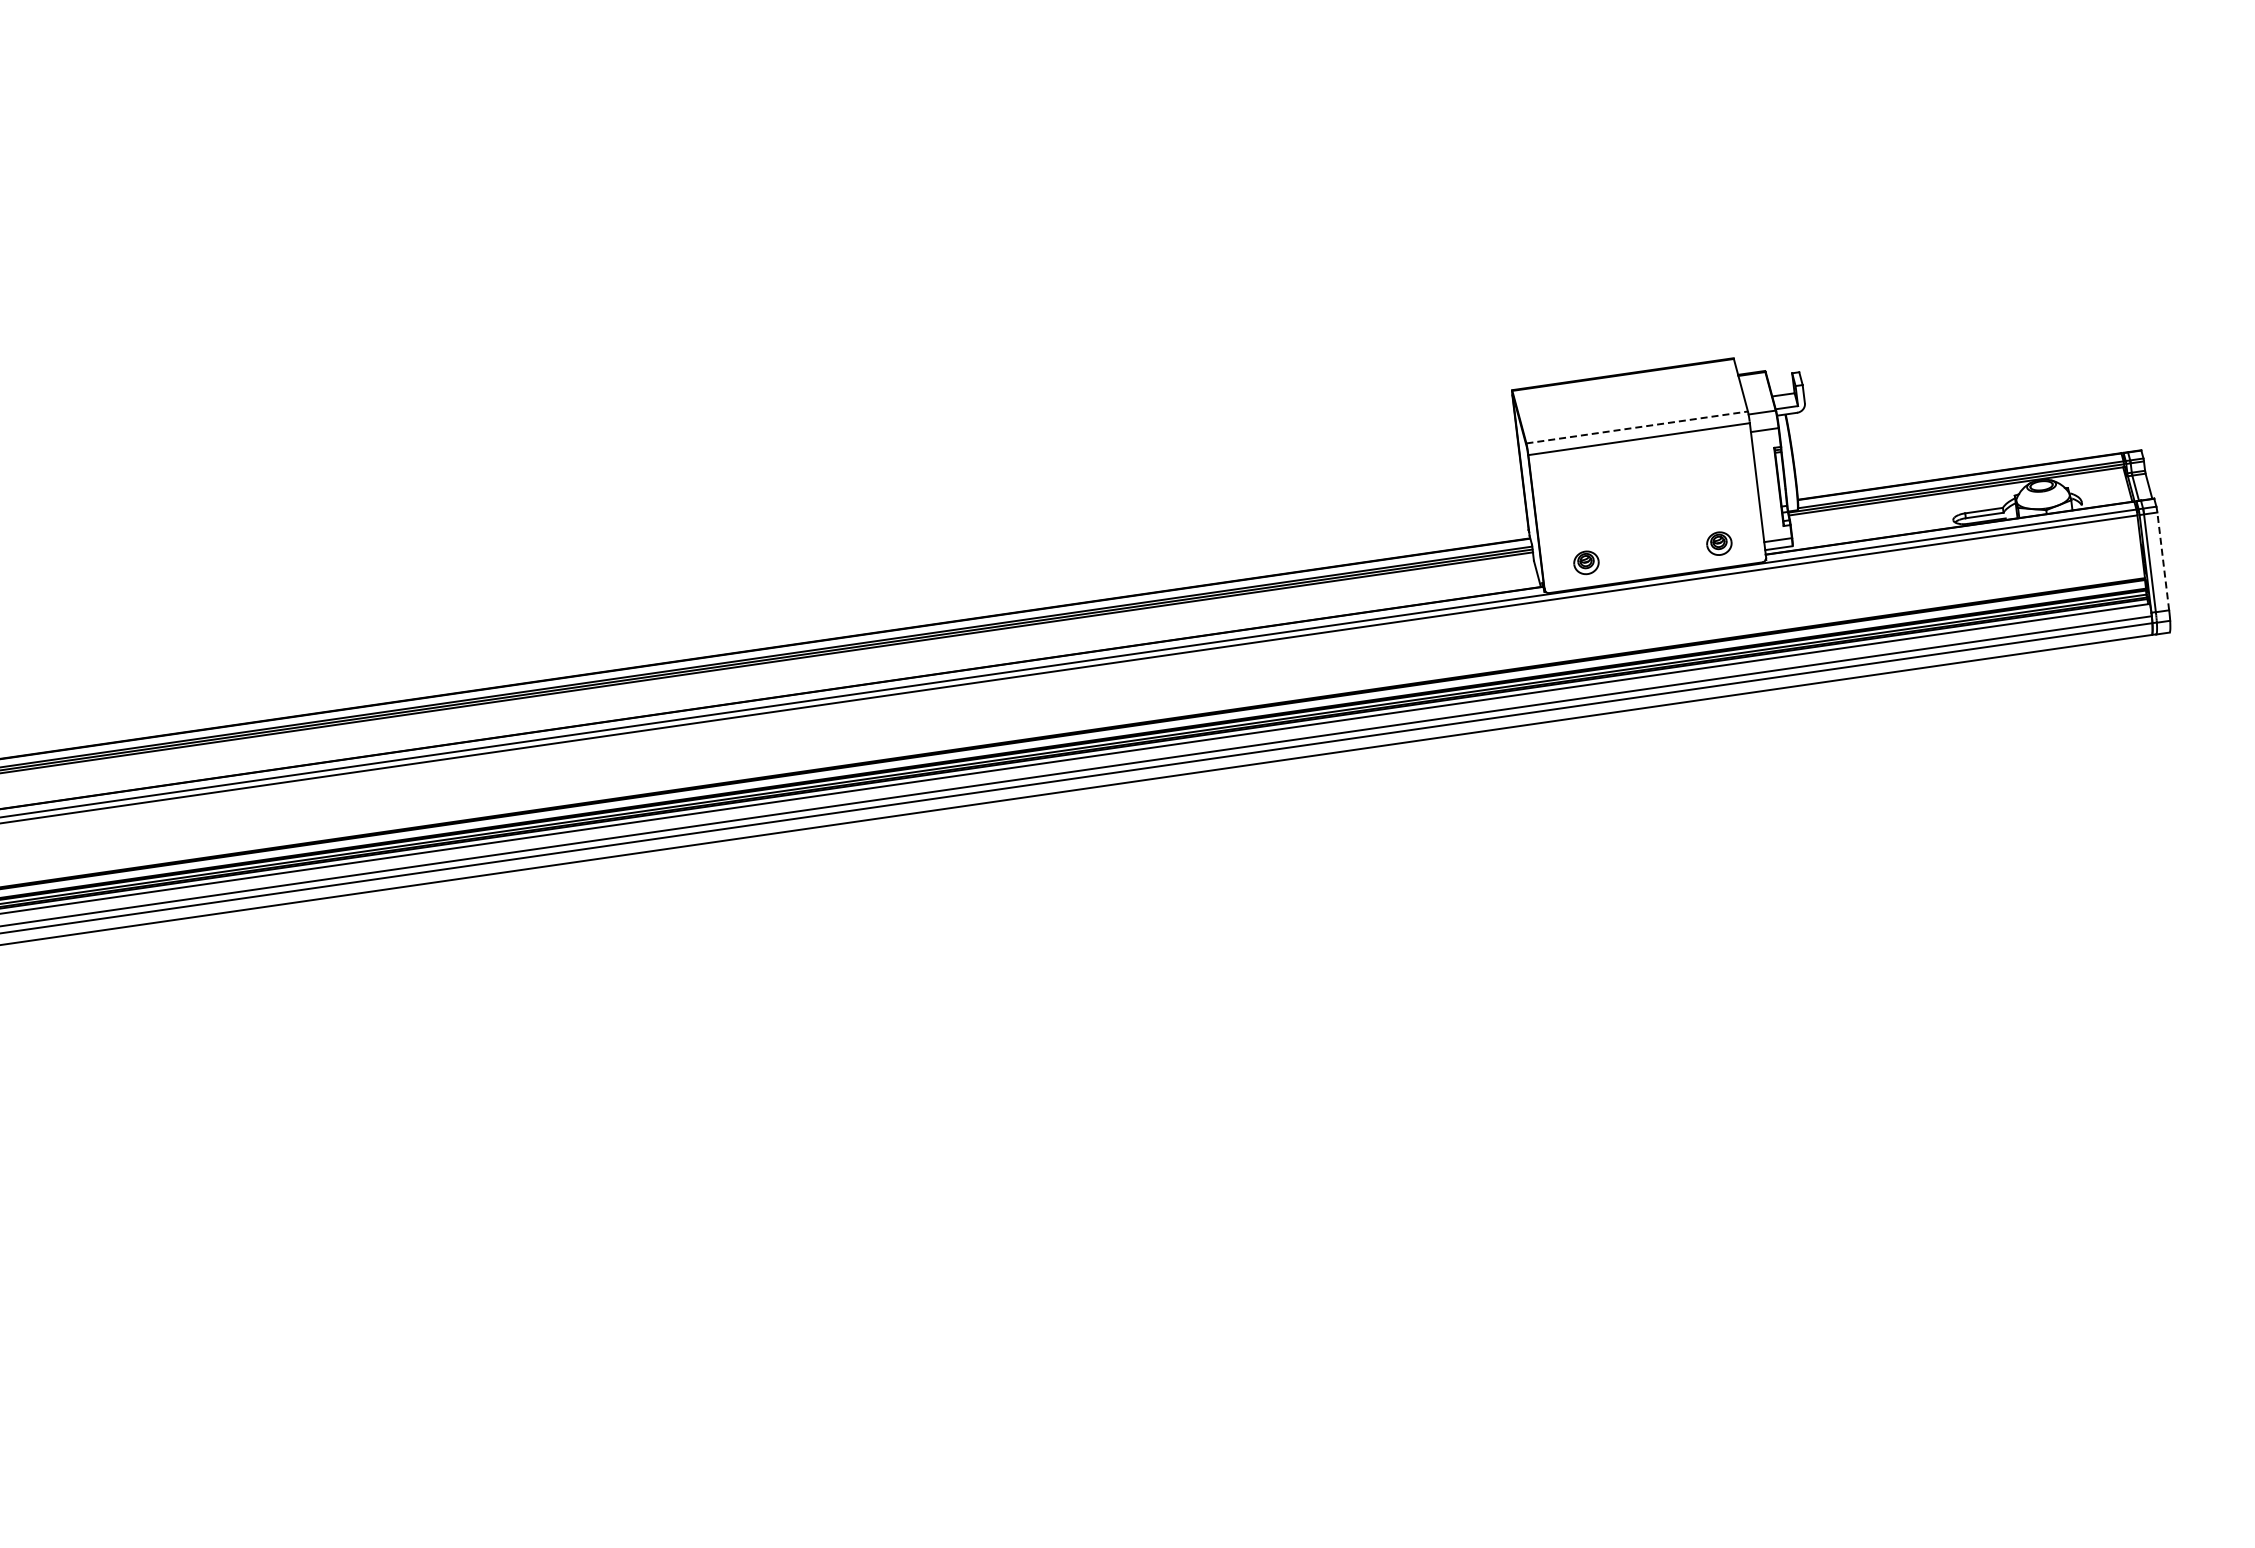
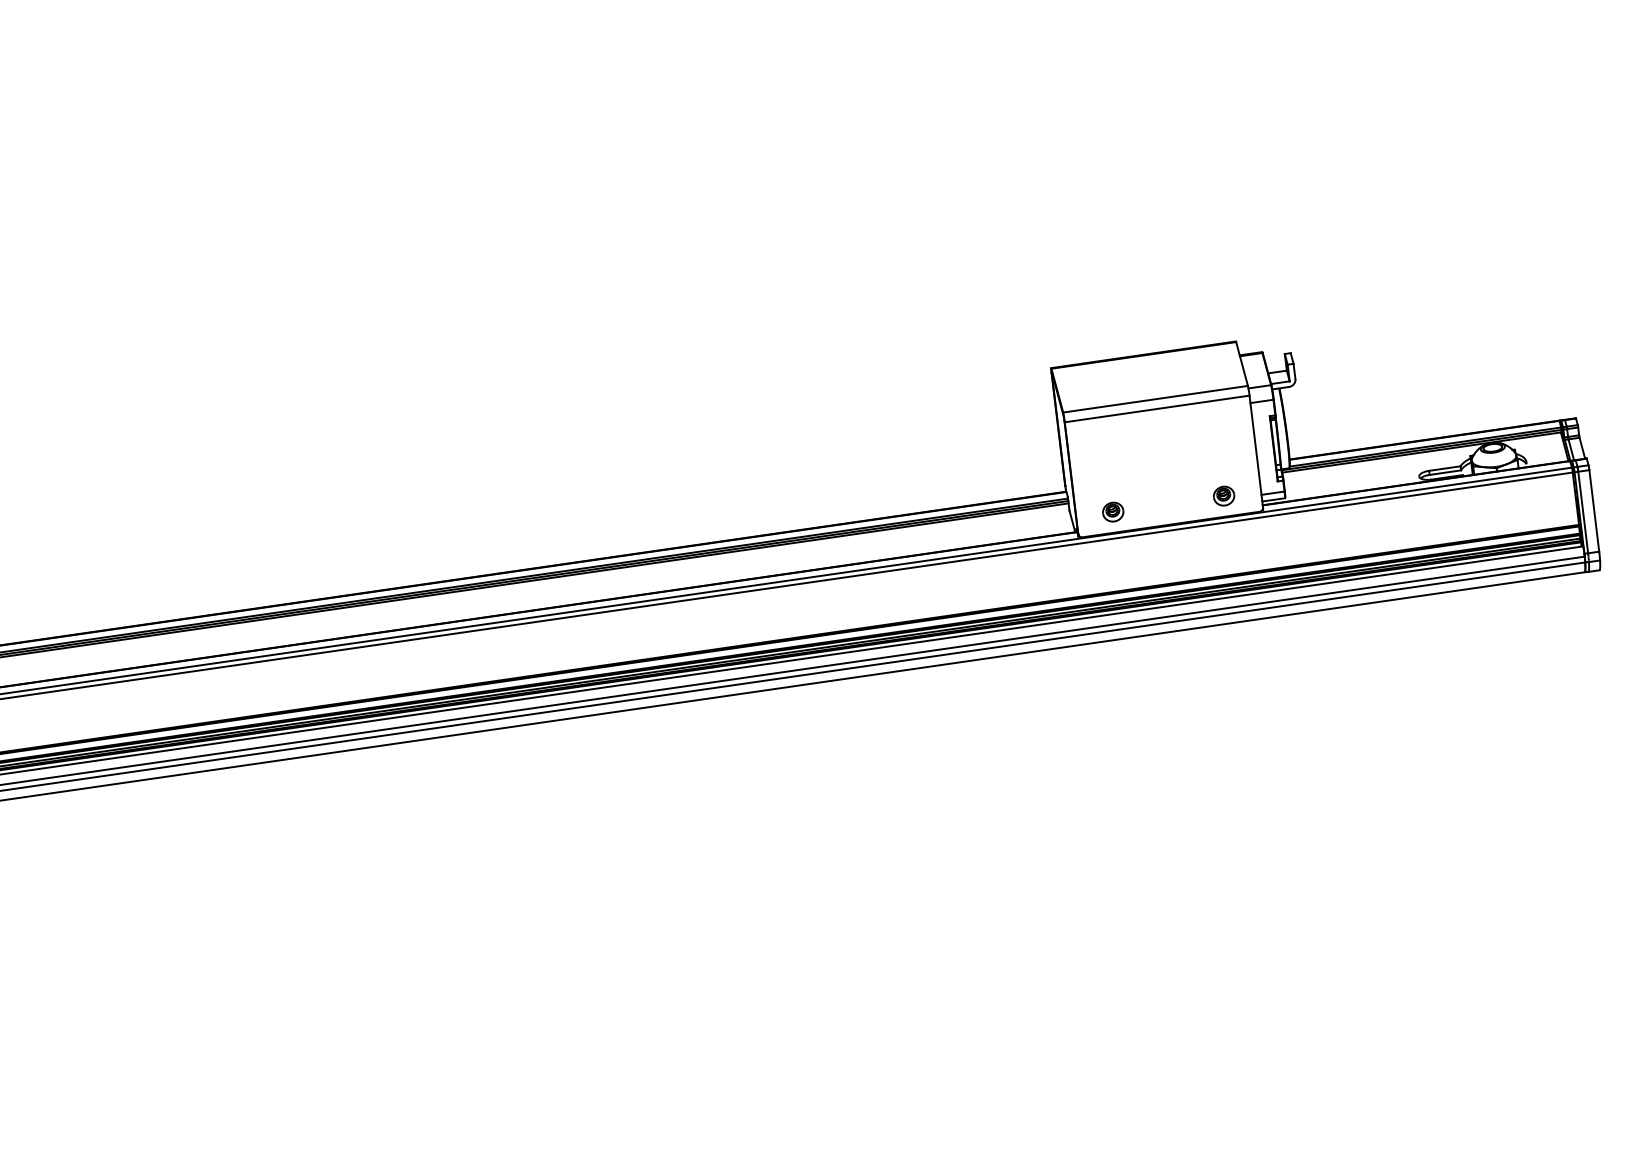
line: (1637, 427) -> (1155, 399), dashed -> solid
line: (2163, 560) -> (1594, 510), dashed -> solid

